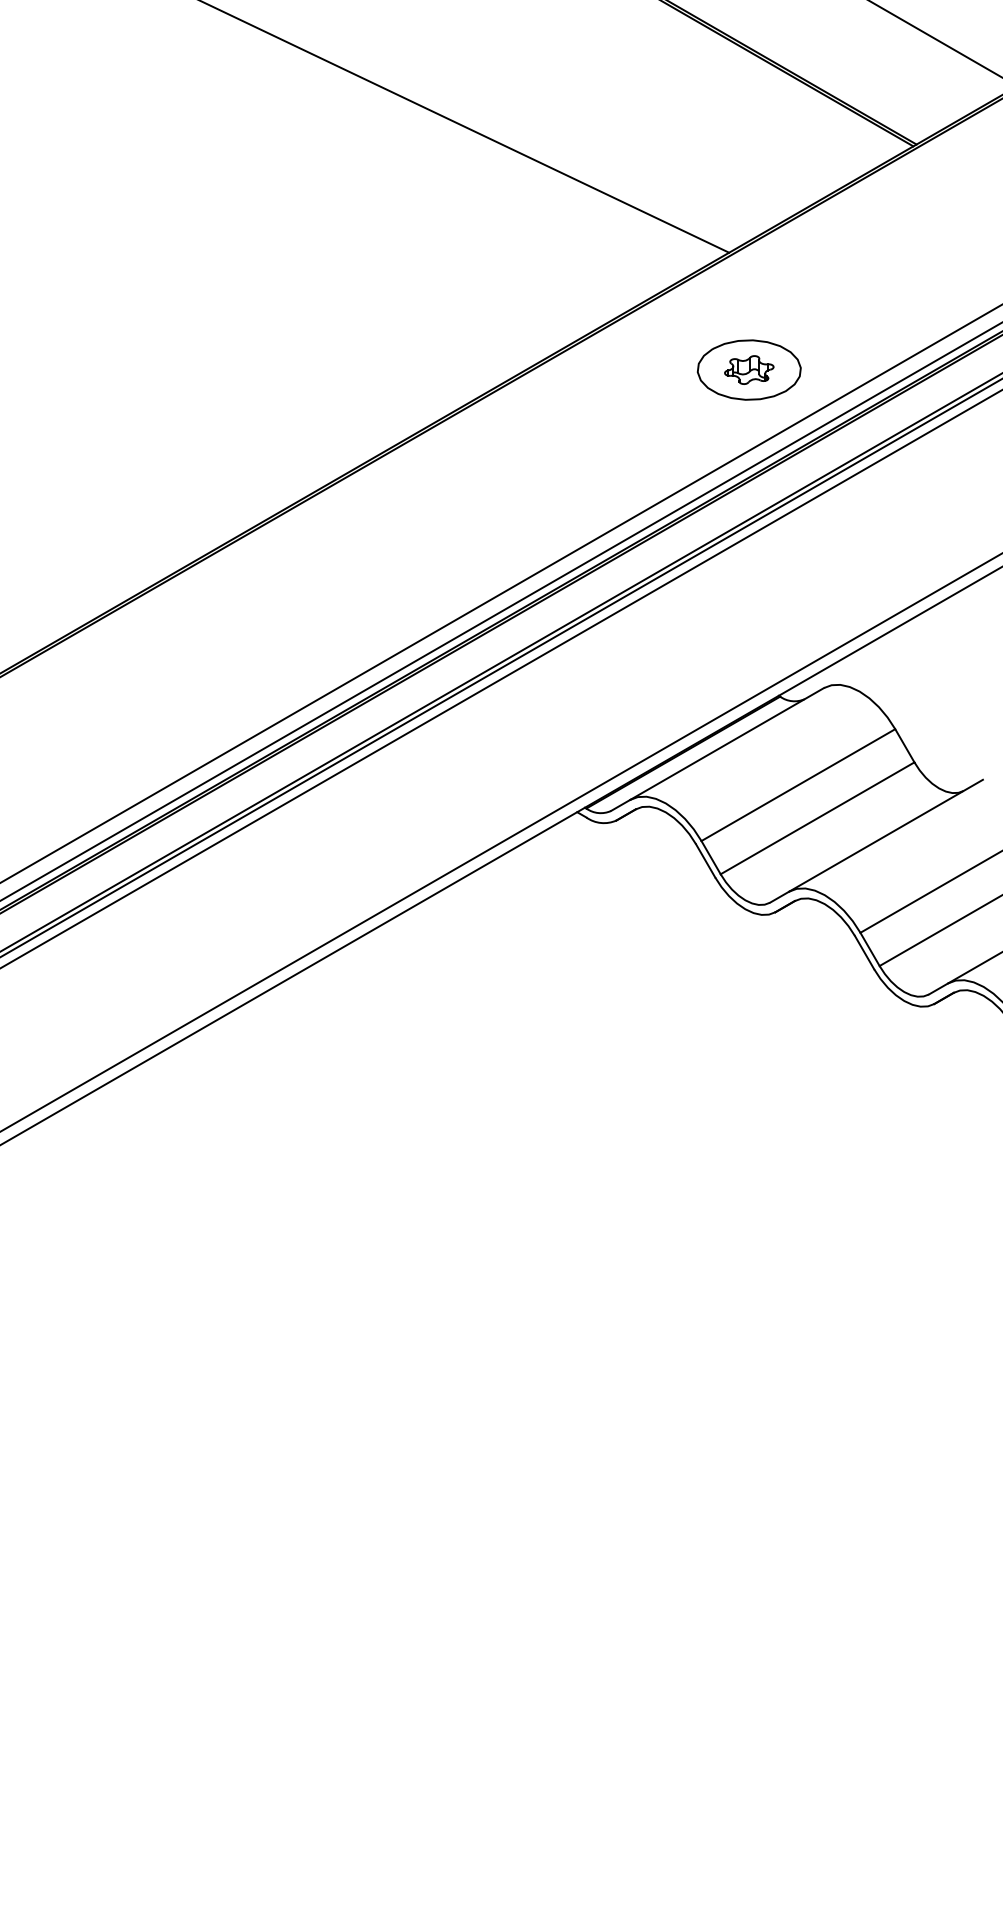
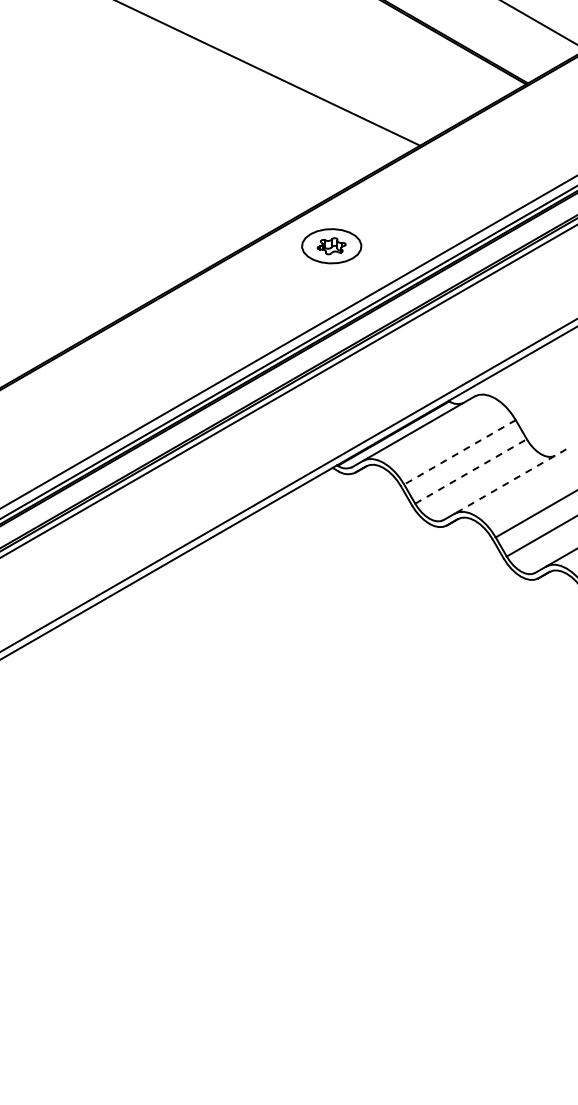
part: (748, 370) -> (331, 246), moved
line: (797, 785) -> (459, 452), solid -> dashed
line: (818, 818) -> (471, 471), solid -> dashed
line: (886, 835) -> (510, 481), solid -> dashed

